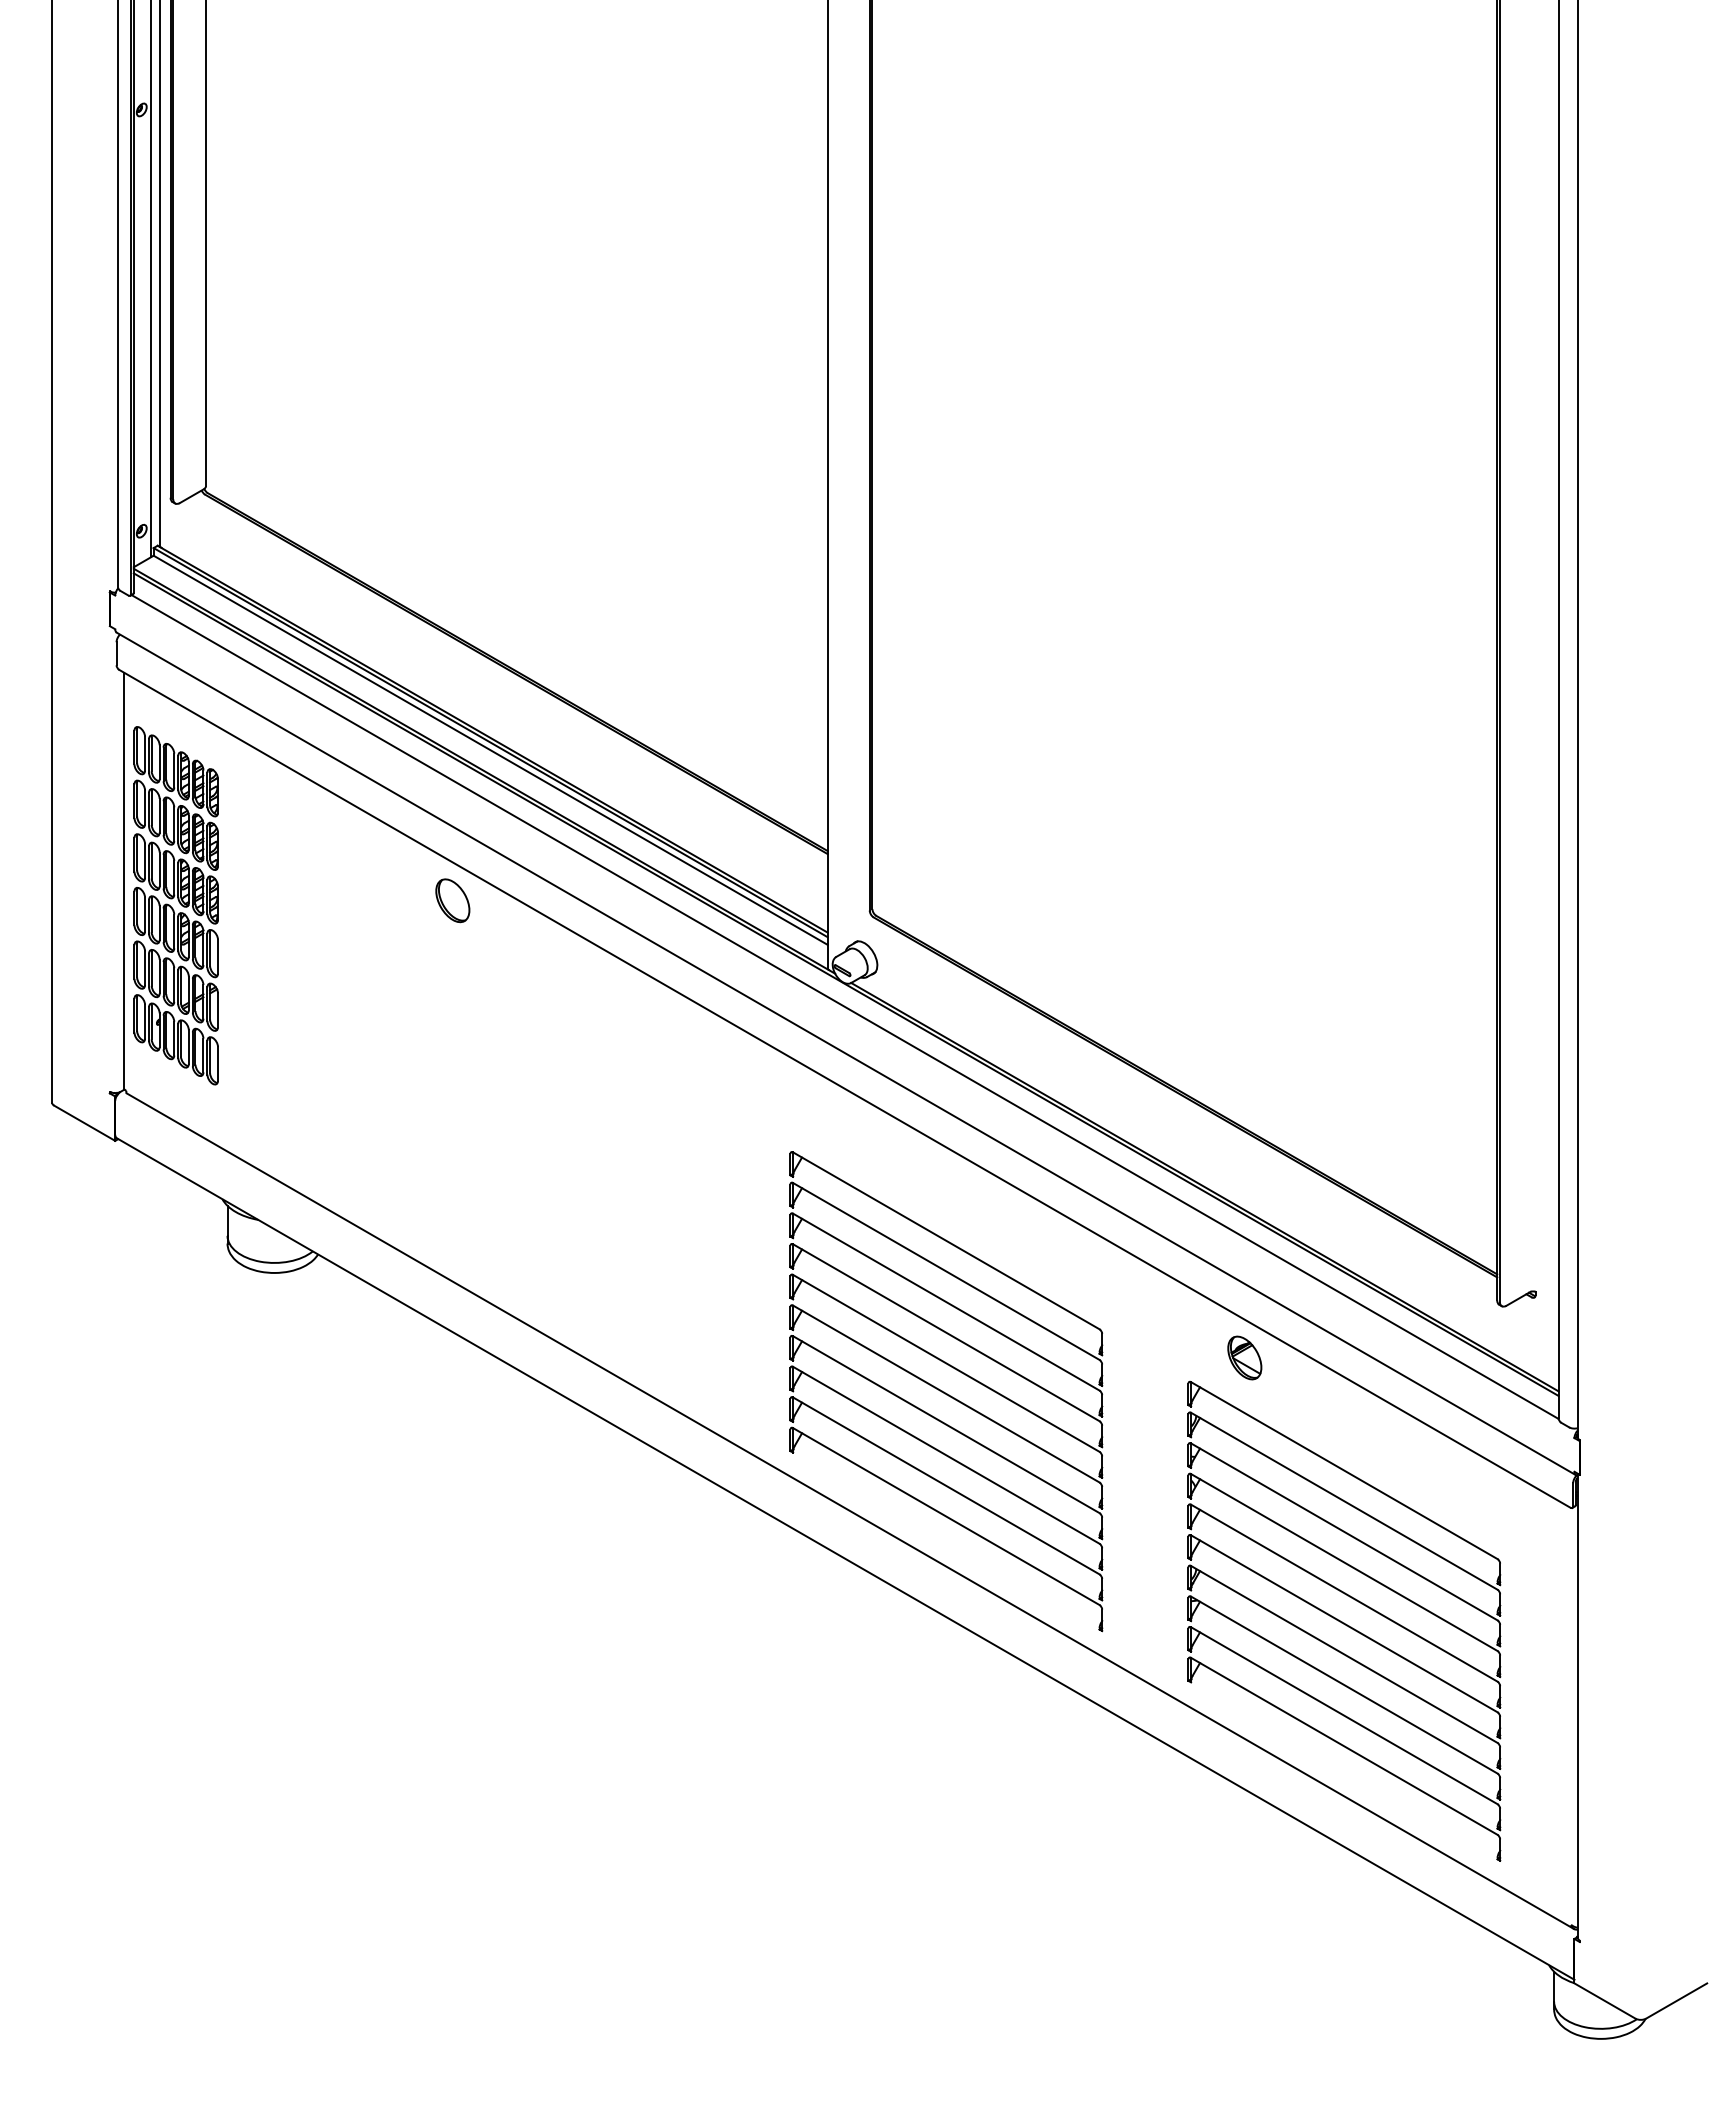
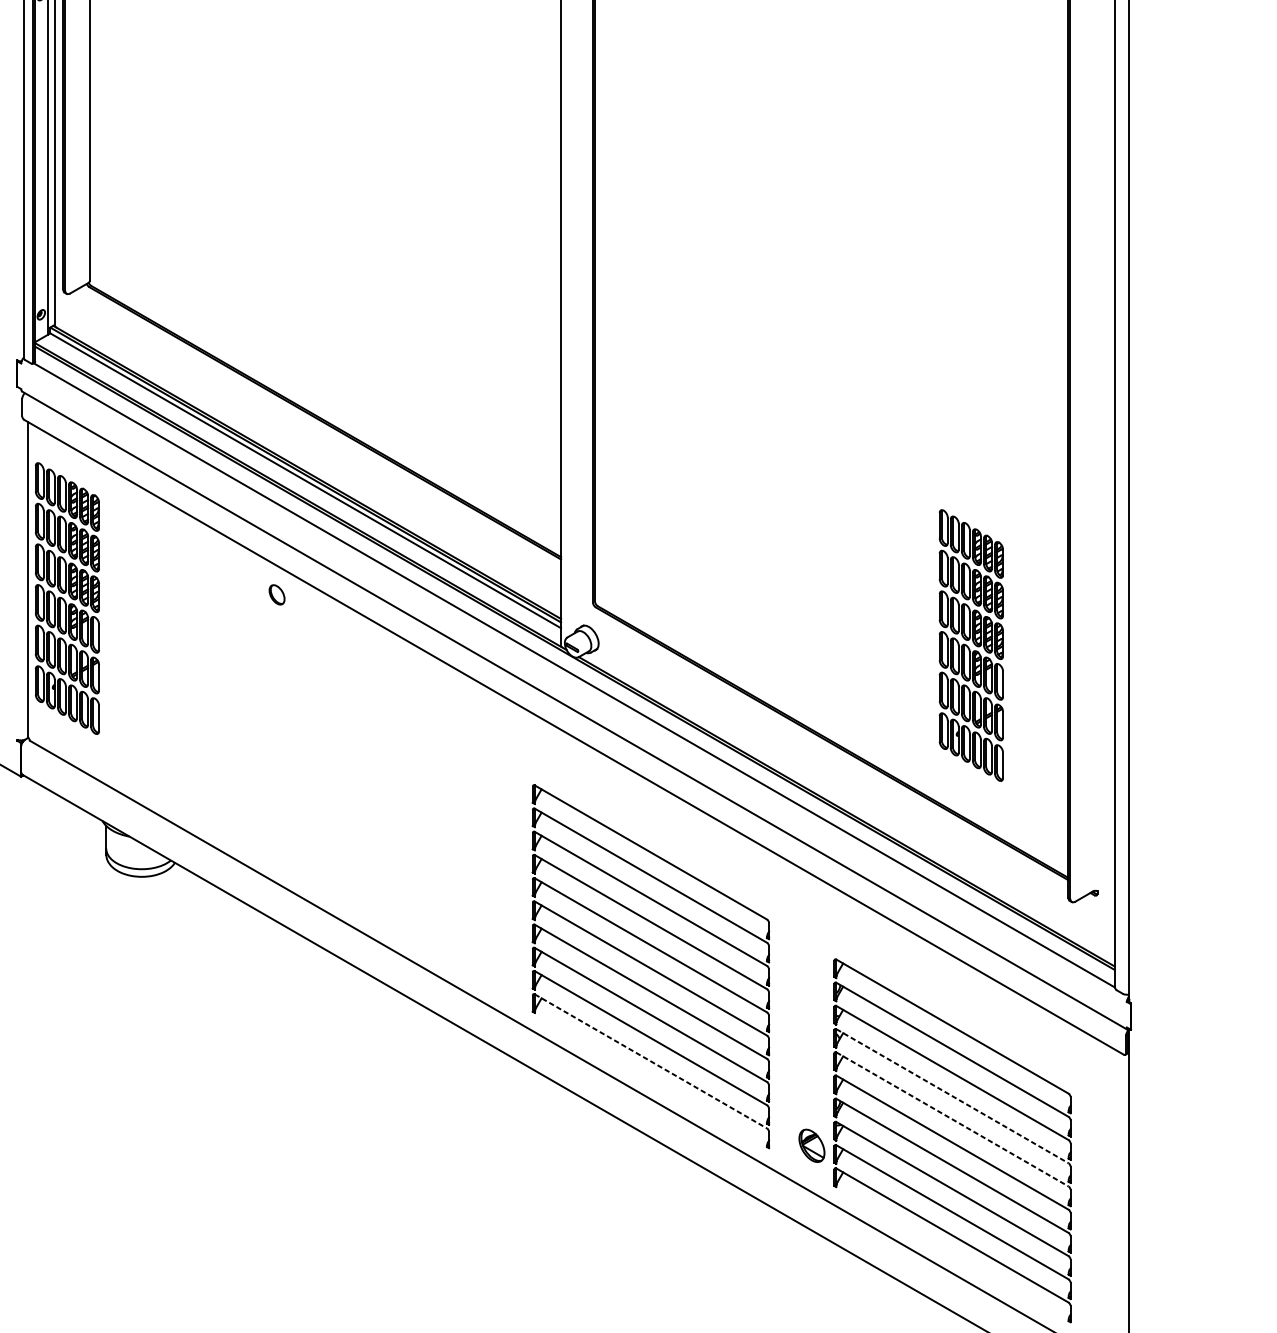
part: (452, 900) -> (276, 594), size x0.6
part: (1368, 967) -> (970, 645), added
part: (1244, 1357) -> (811, 1145), moved
line: (946, 1516) -> (651, 1061), solid -> dashed
line: (1344, 1562) -> (952, 1096), solid -> dashed
line: (1344, 1593) -> (952, 1119), solid -> dashed

